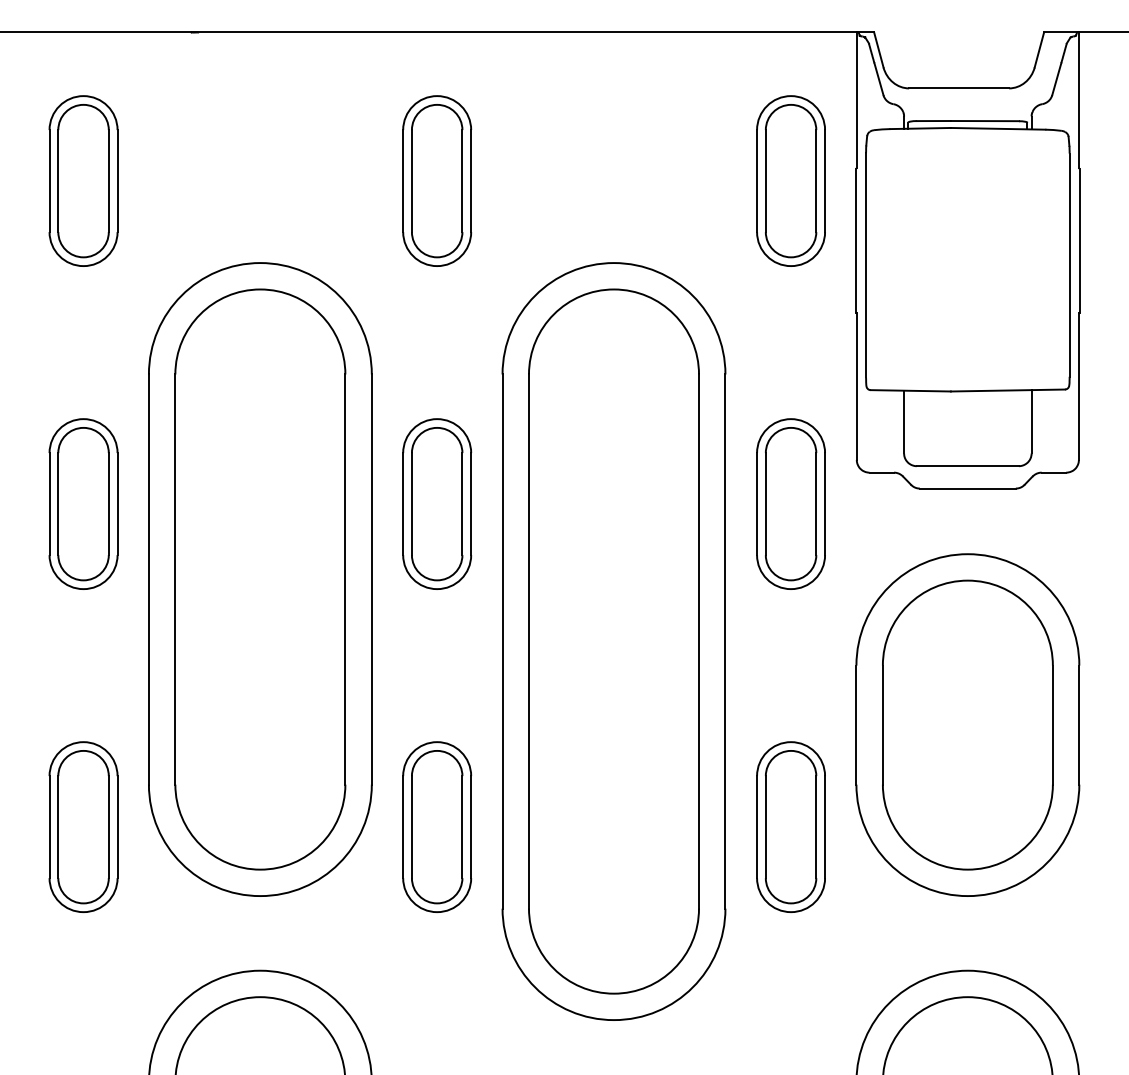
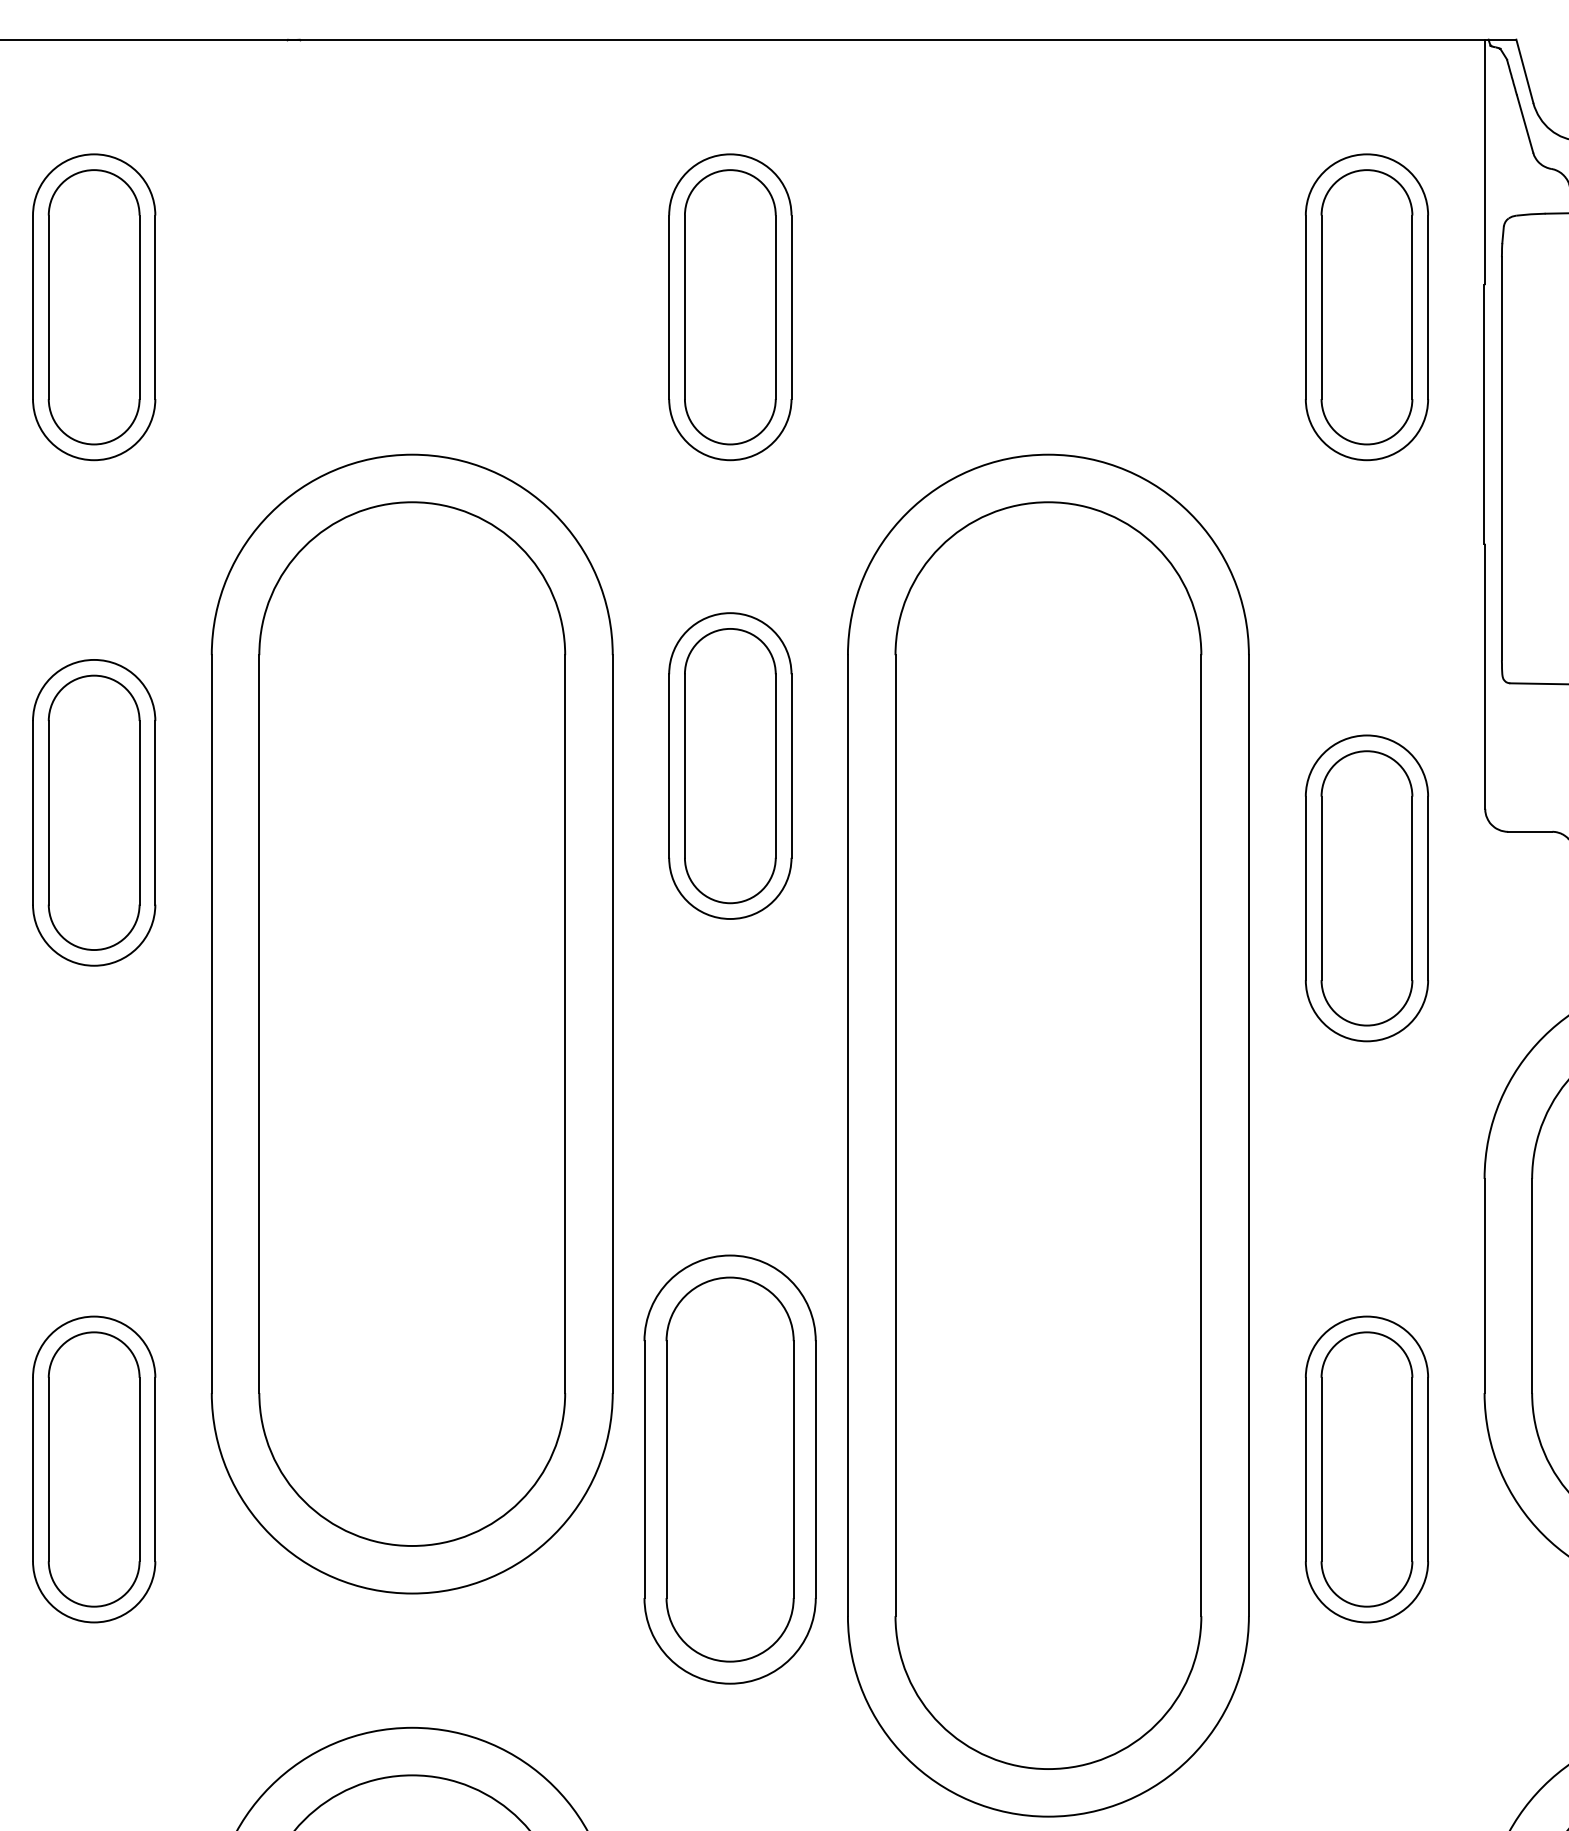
part: (83, 503) -> (94, 811), moved
part: (437, 503) -> (730, 764), moved
part: (437, 826) -> (730, 1468), size x1.4

